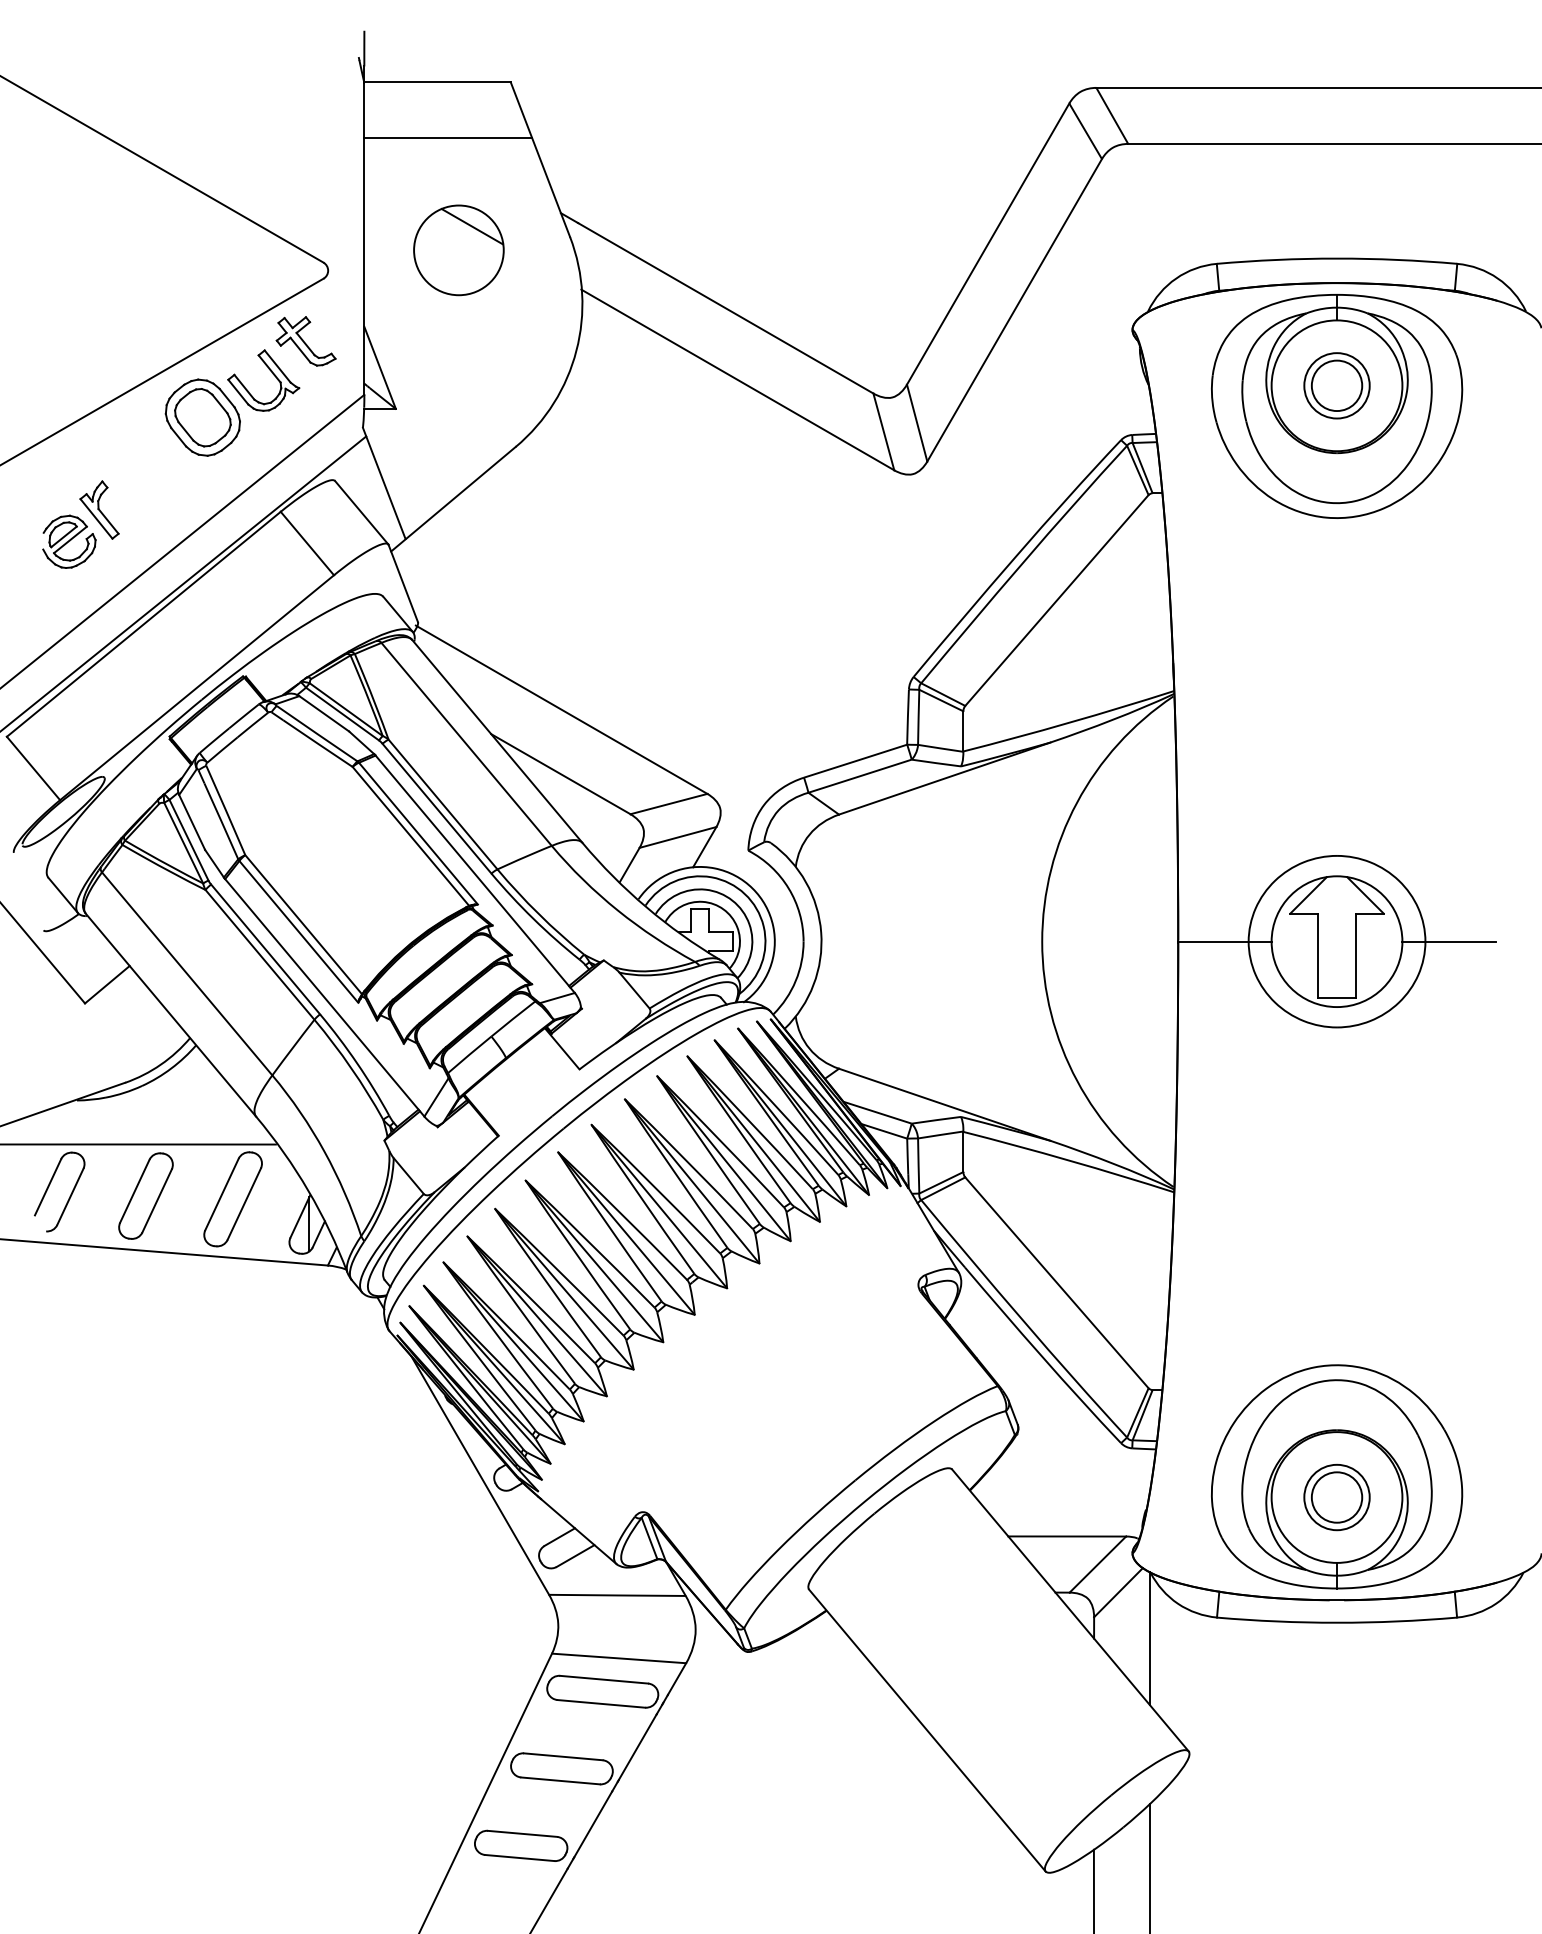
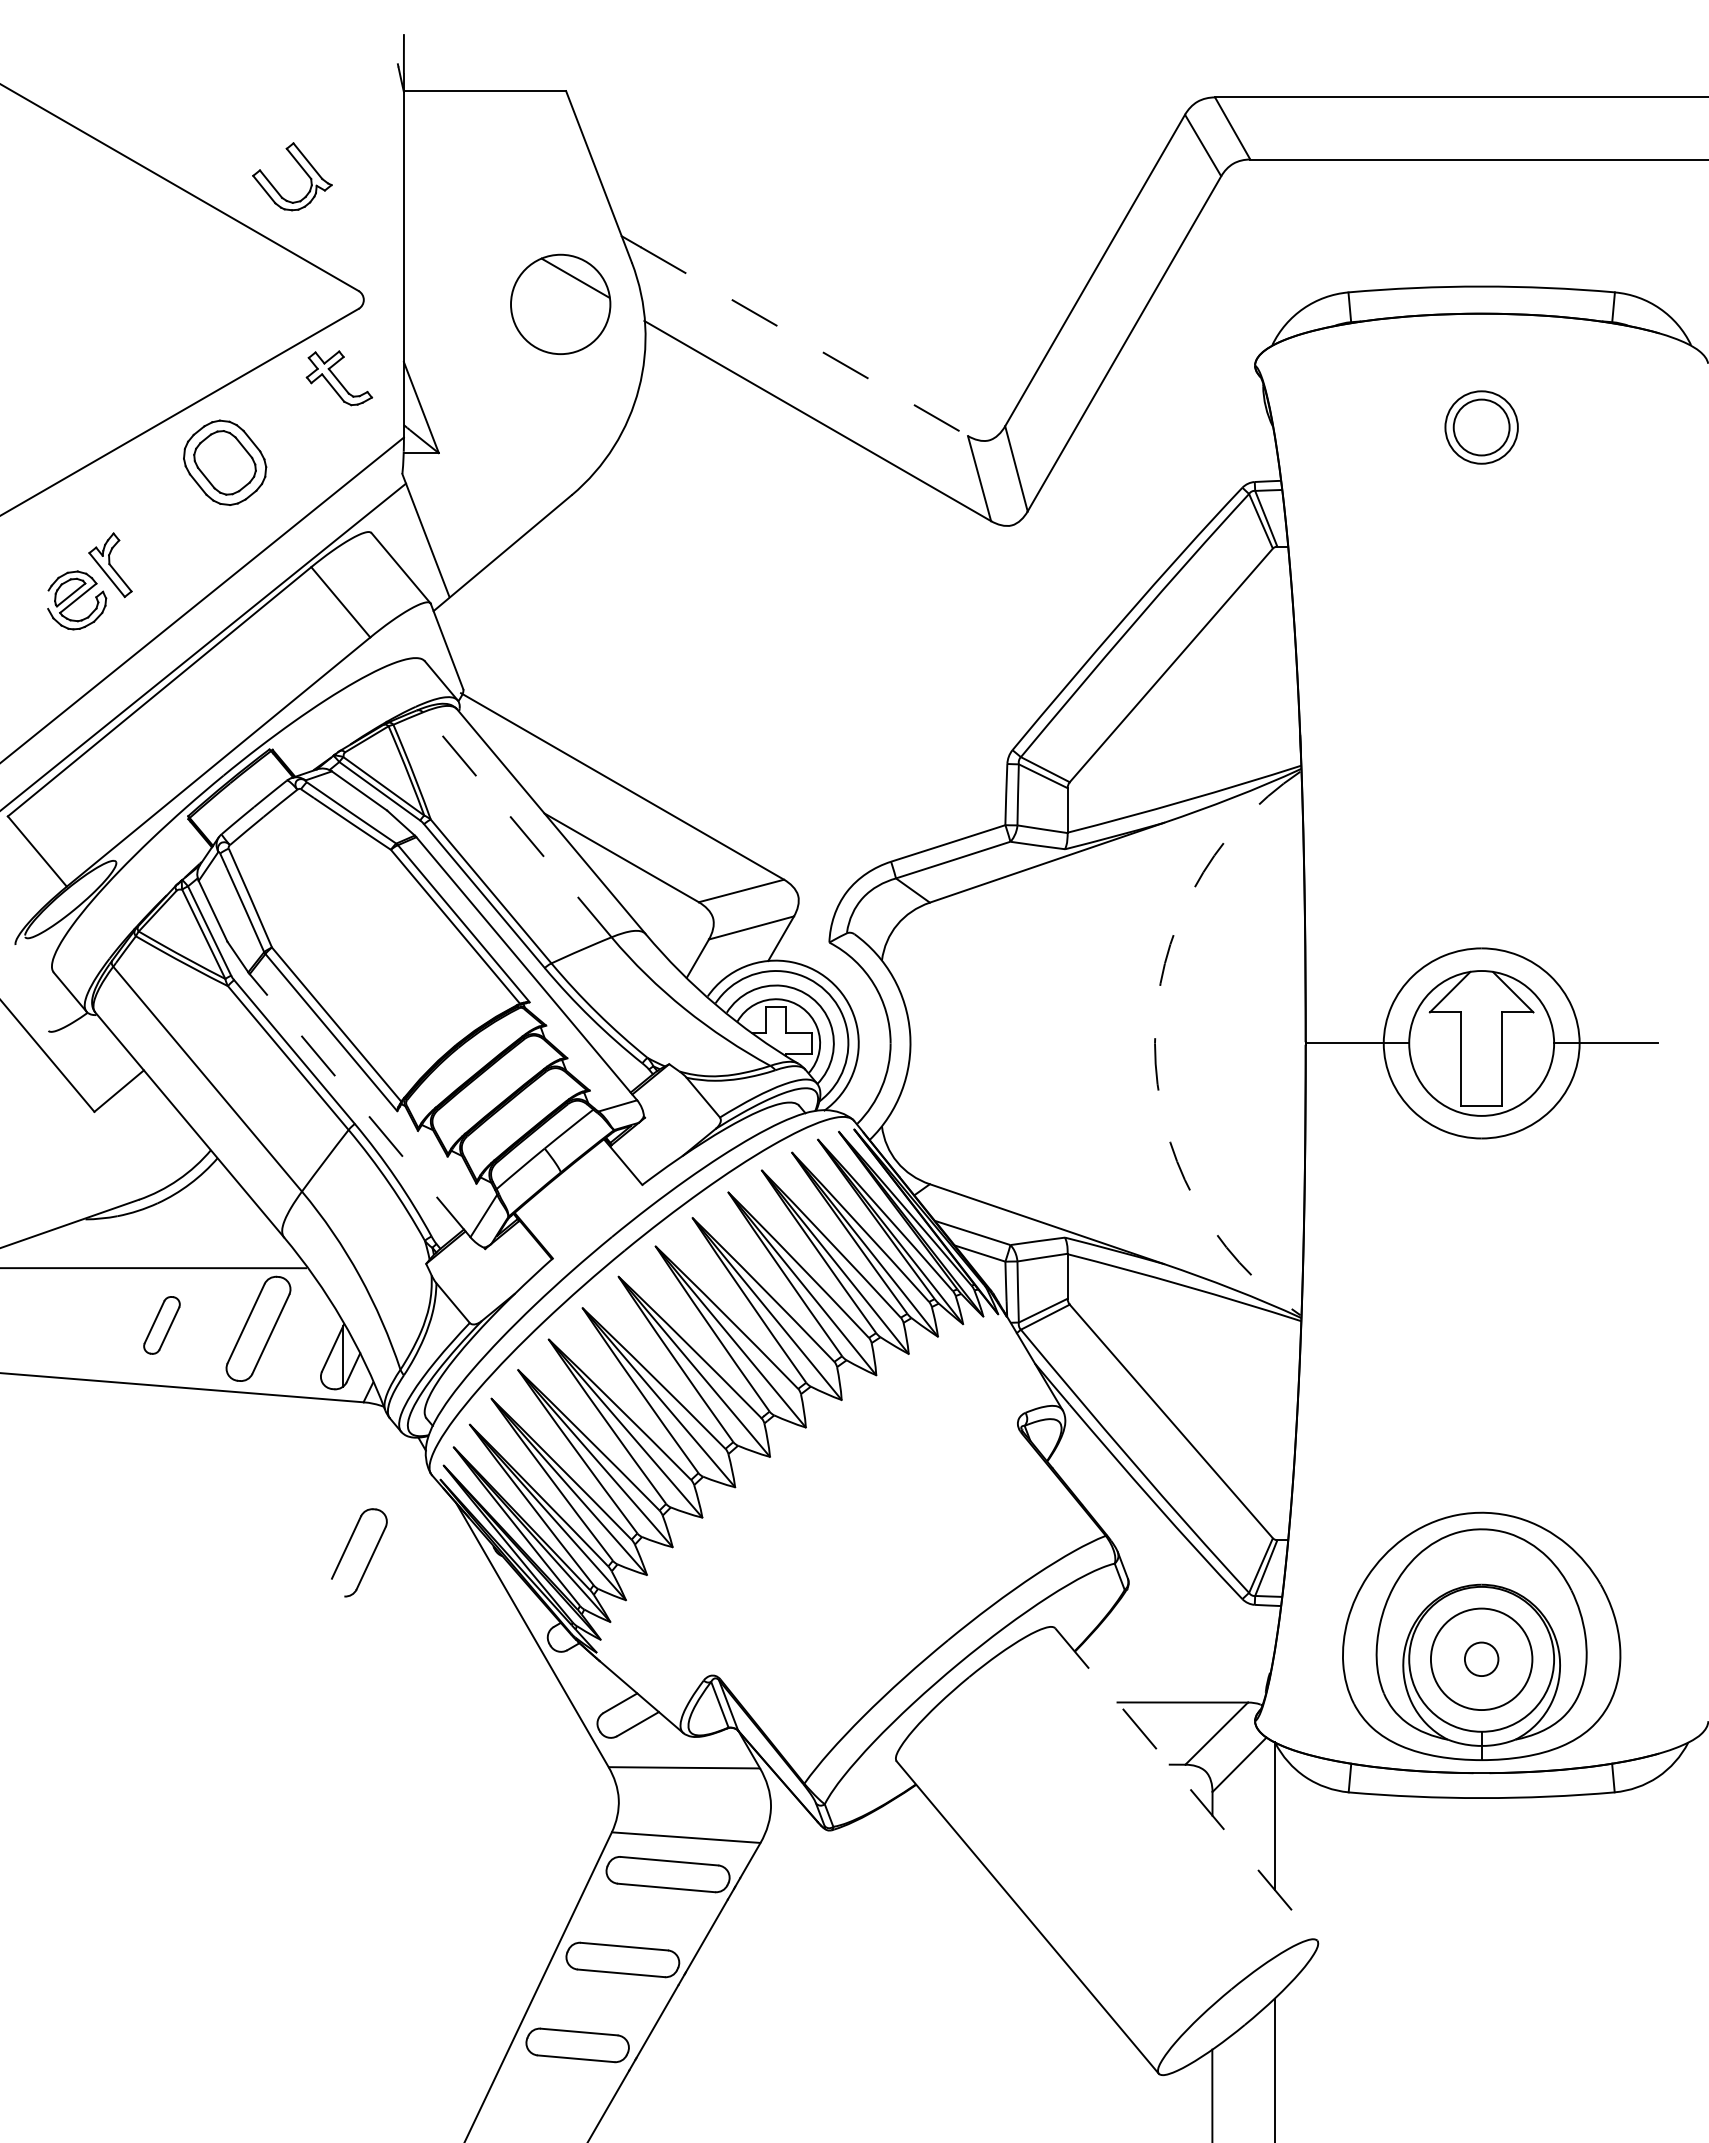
line: (447, 138) -> (496, 153), removed
part: (458, 249) -> (560, 303), moved
line: (725, 308) -> (804, 341), solid -> dashed
part: (271, 372) -> (300, 167), moved
part: (1336, 405) -> (1481, 449), removed
line: (466, 744) -> (517, 824), solid -> dashed
arc: (1042, 941) -> (1155, 1043), solid -> dashed
line: (325, 997) -> (360, 1105), solid -> dashed
part: (69, 1196) -> (370, 1557), moved
part: (145, 1196) -> (161, 1325), size x0.6
circle: (1336, 1497) -> (1481, 1659), size x0.6
circle: (1336, 1497) -> (1481, 1659), size x1.4
line: (1070, 1610) -> (1186, 1784), solid -> dashed

